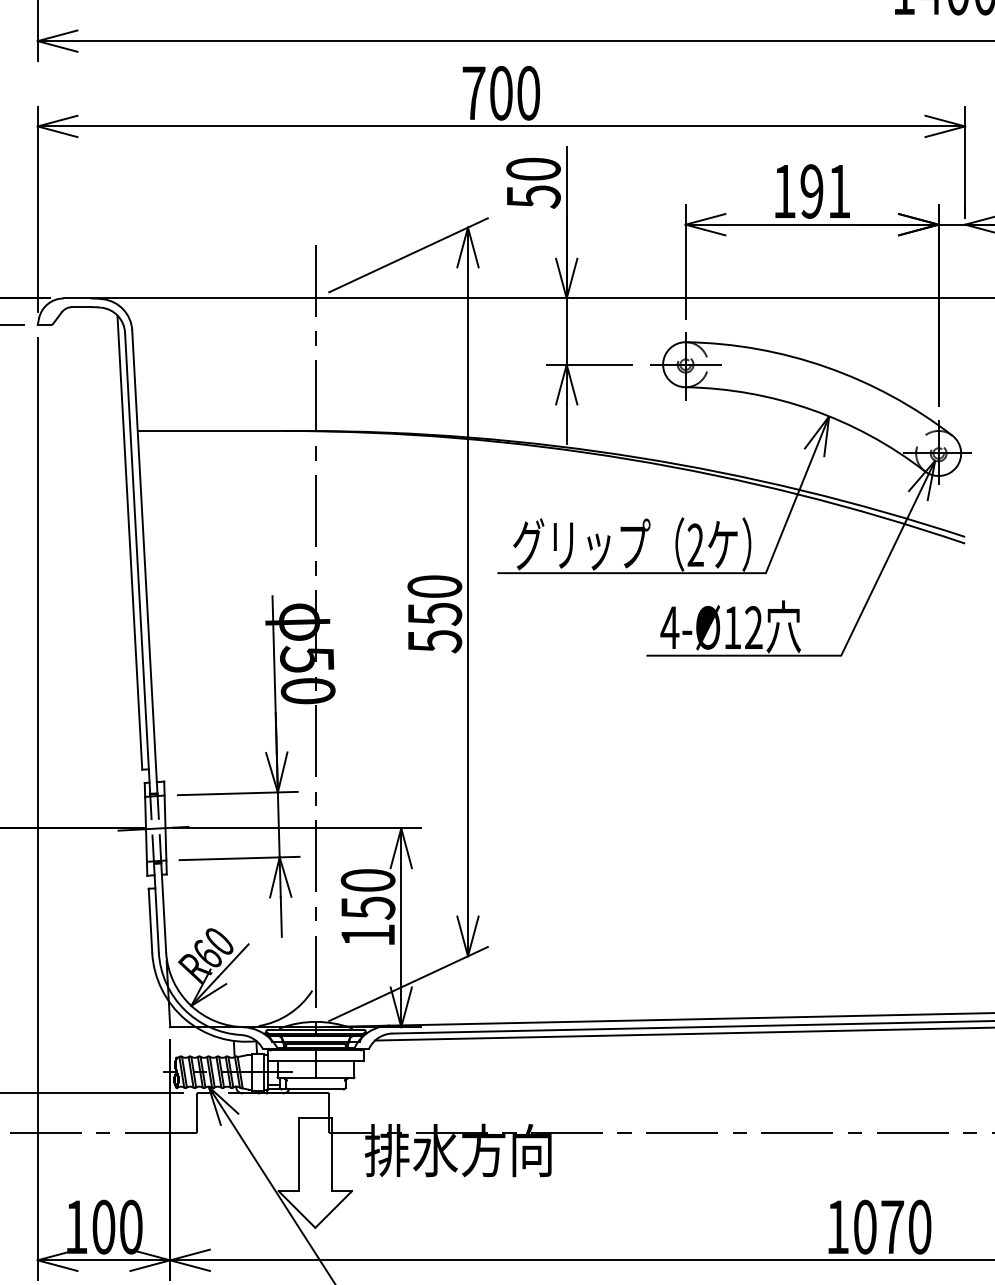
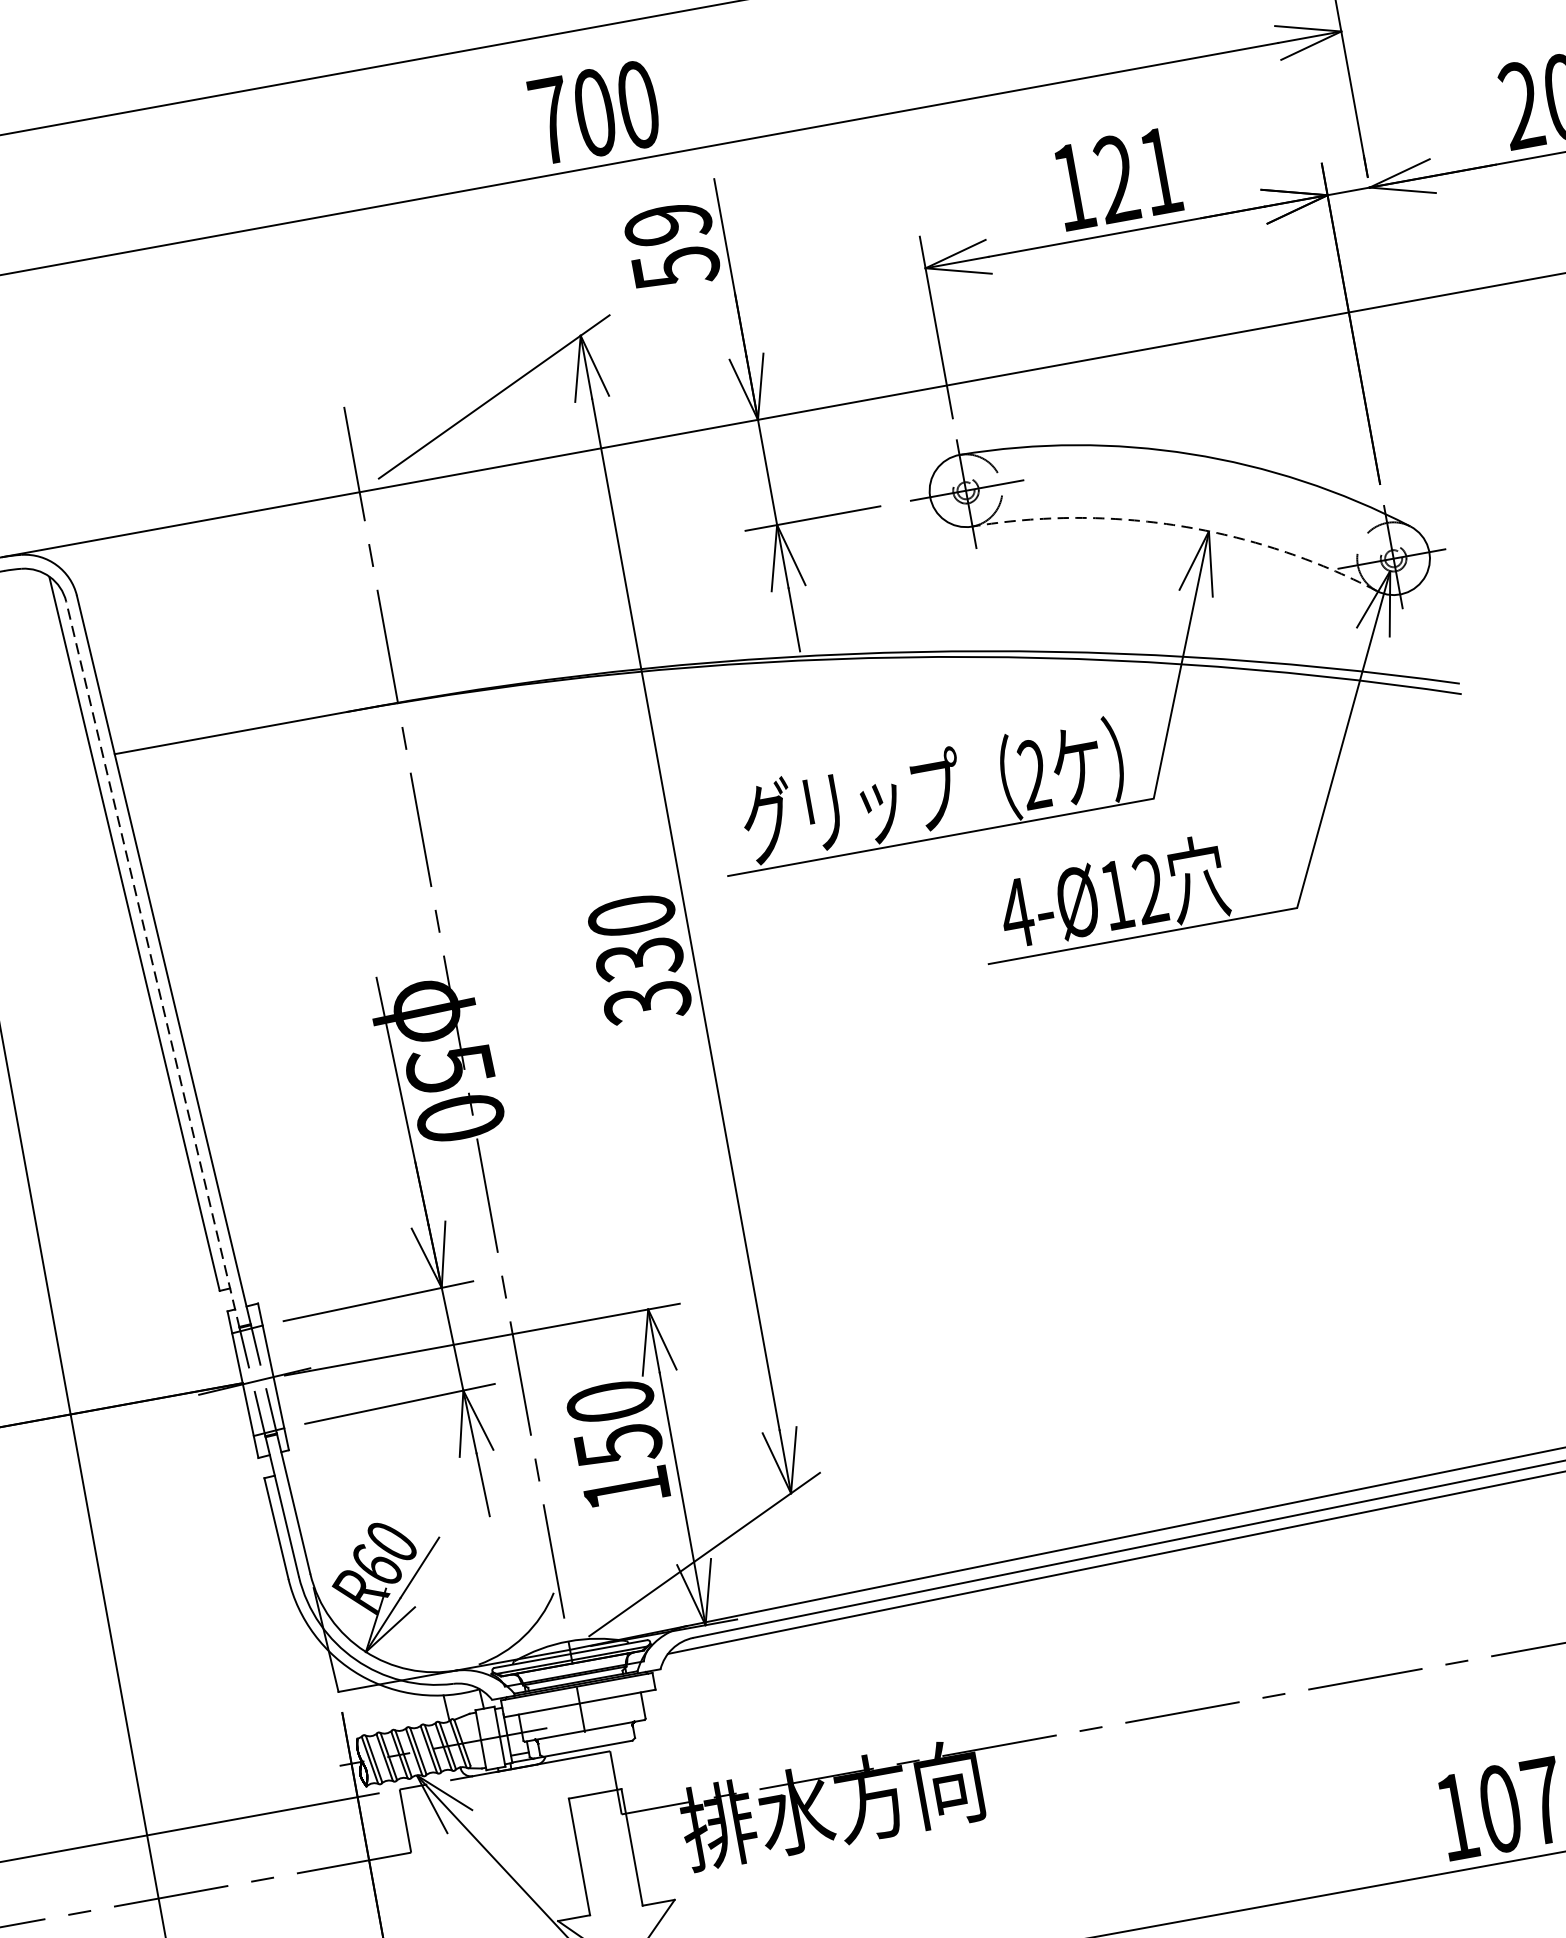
text: (533, 169) -> (667, 224), 50 -> 59
text: (811, 191) -> (1115, 179), 191 -> 121
arc: (811, 409) -> (1178, 525), solid -> dashed
line: (137, 563) -> (152, 964), solid -> dashed
text: (434, 628) -> (643, 982), 550 -> 330

